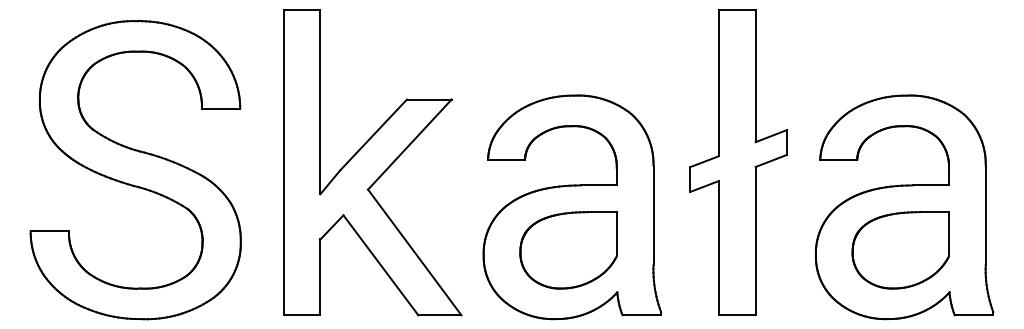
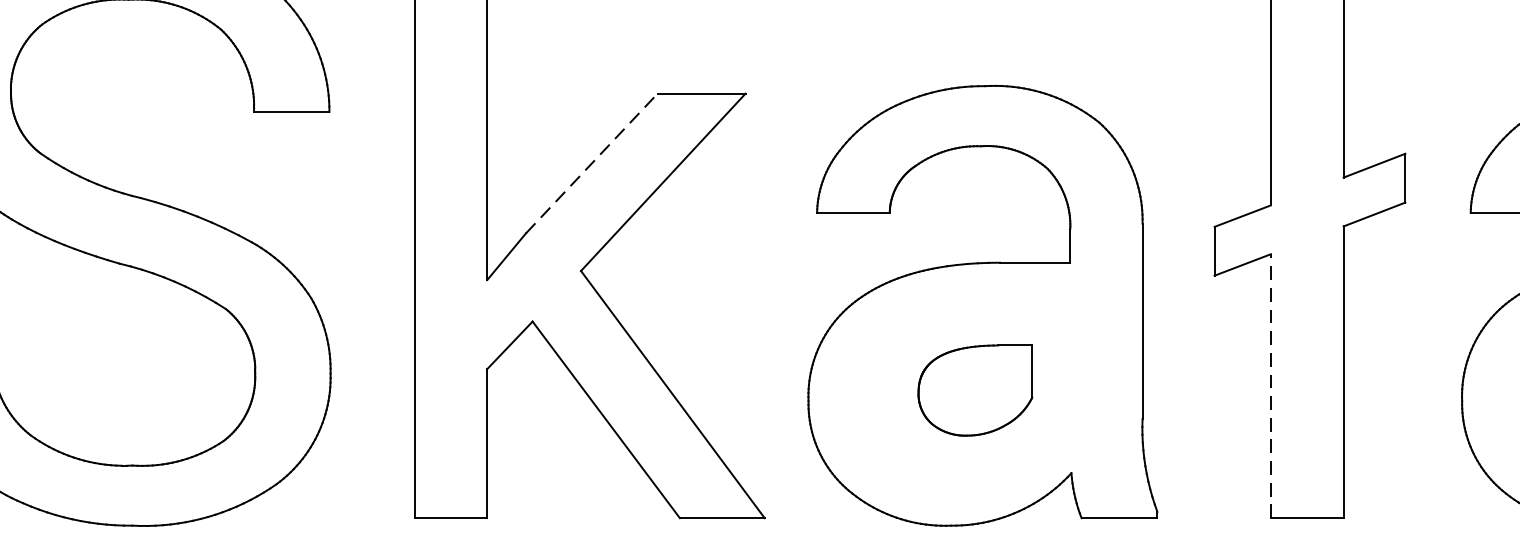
line: (373, 135) -> (591, 164), solid -> dashed
line: (718, 247) -> (1270, 384), solid -> dashed
part: (568, 250) -> (975, 390), size x0.6

